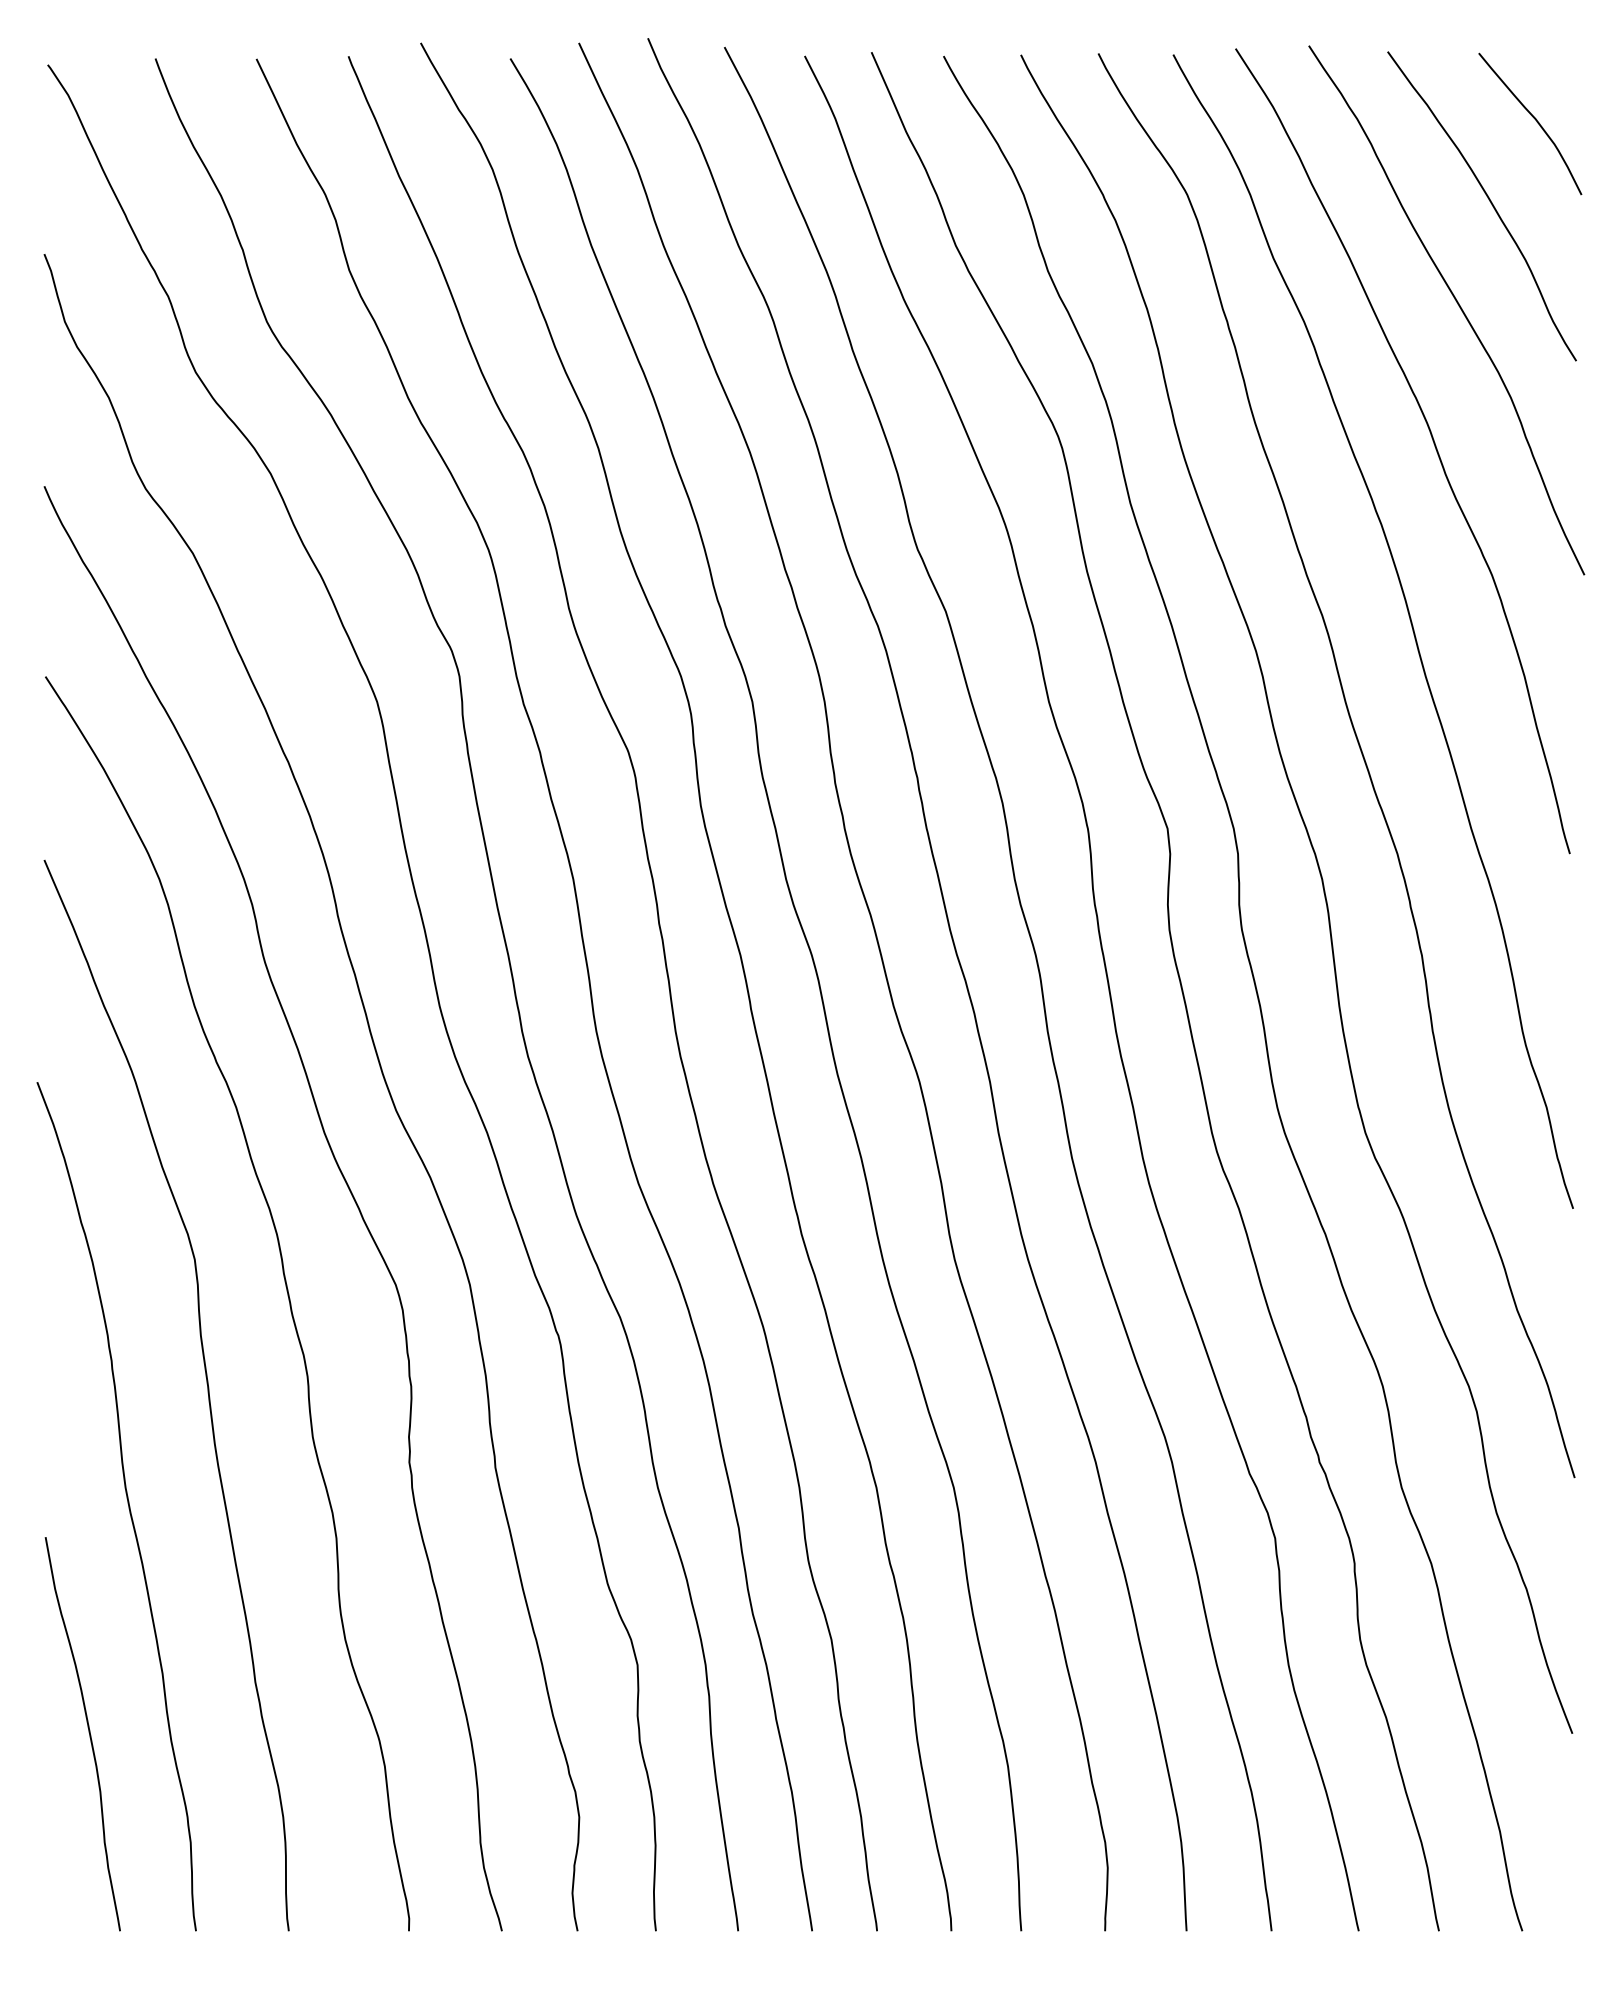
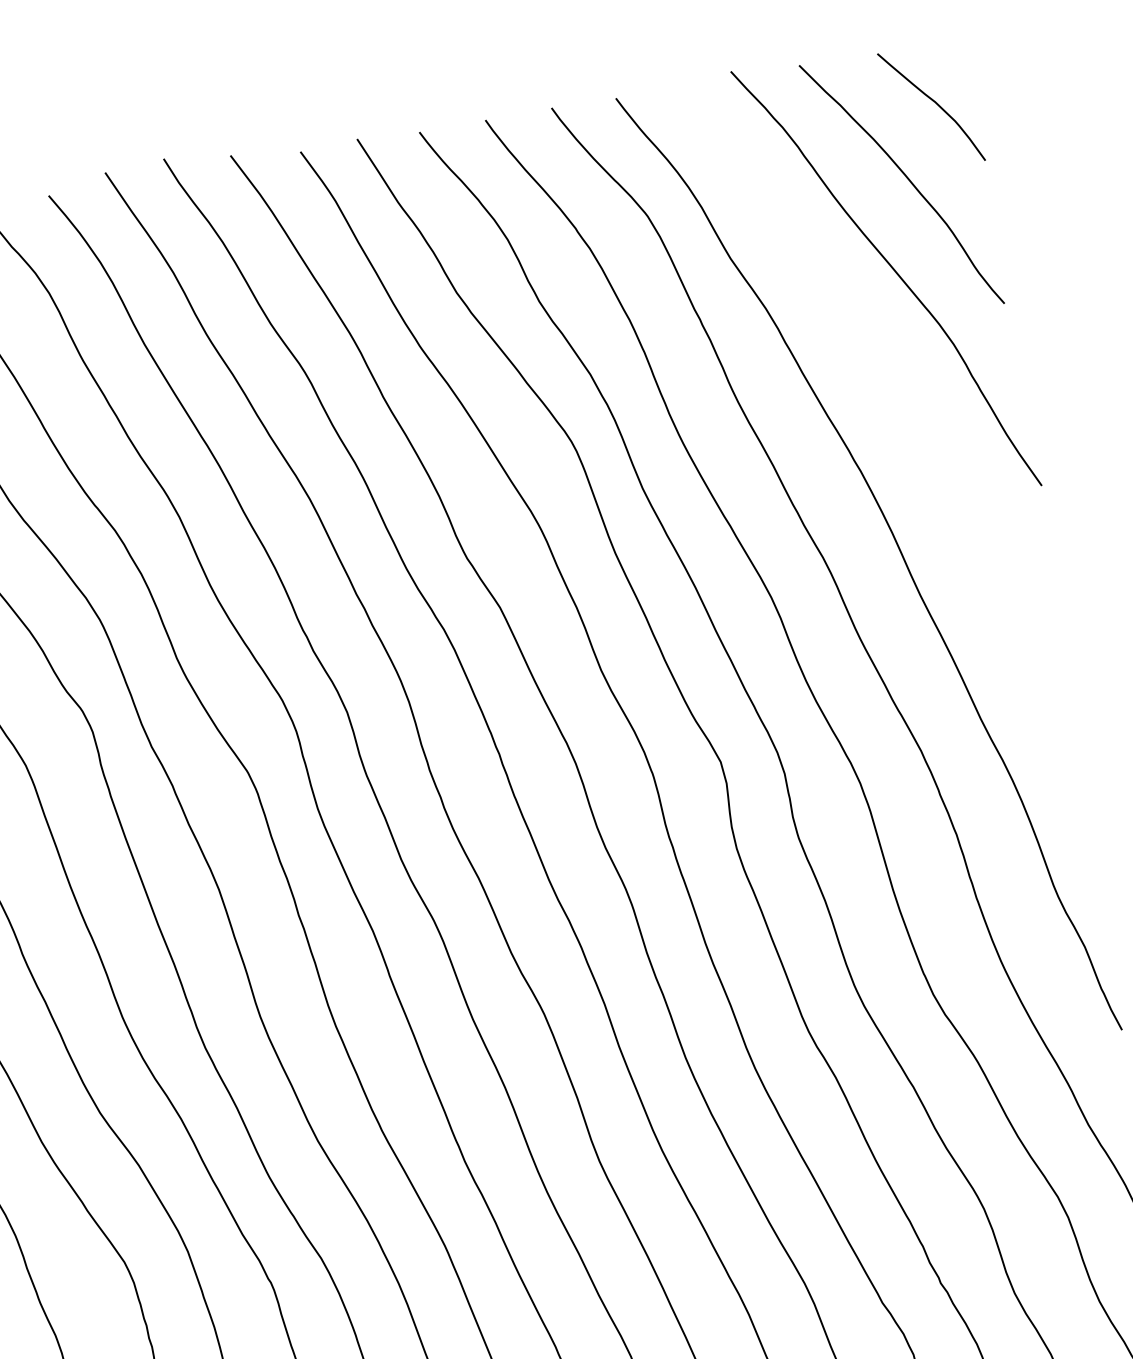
curve: (1432, 441) -> (892, 392), removed

